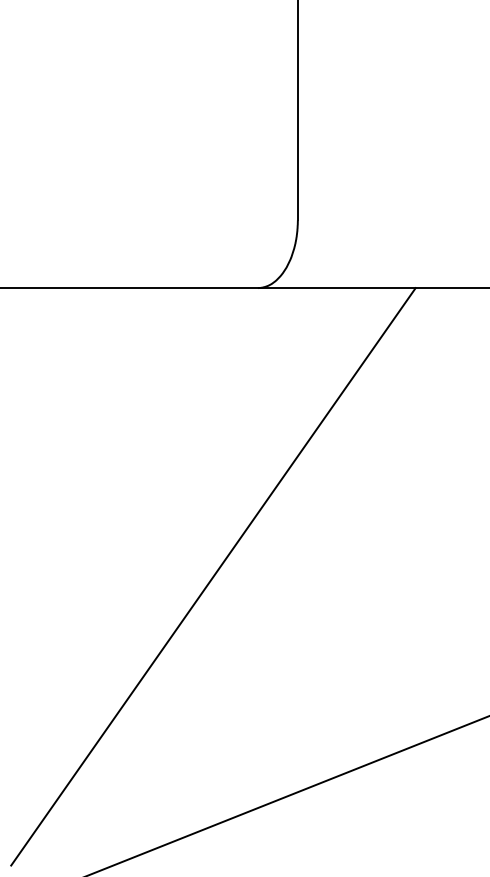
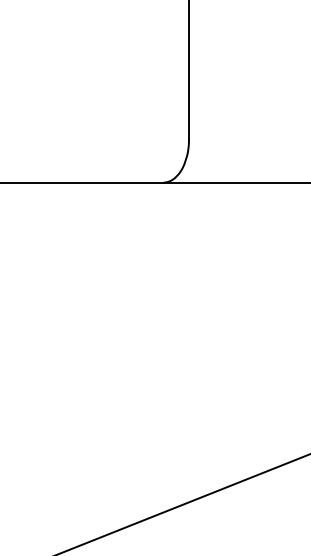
line: (213, 576) -> (135, 365), removed

